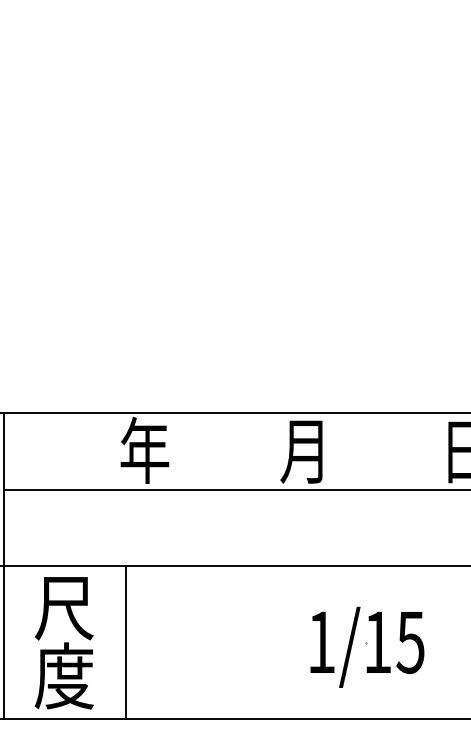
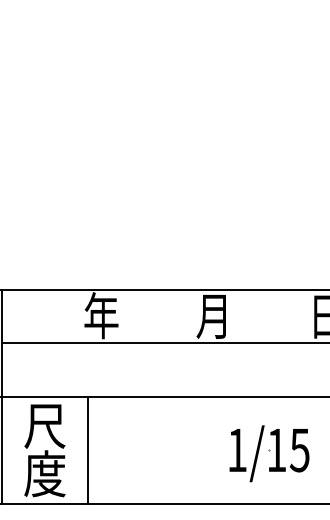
part: (367, 646) -> (269, 453), moved

